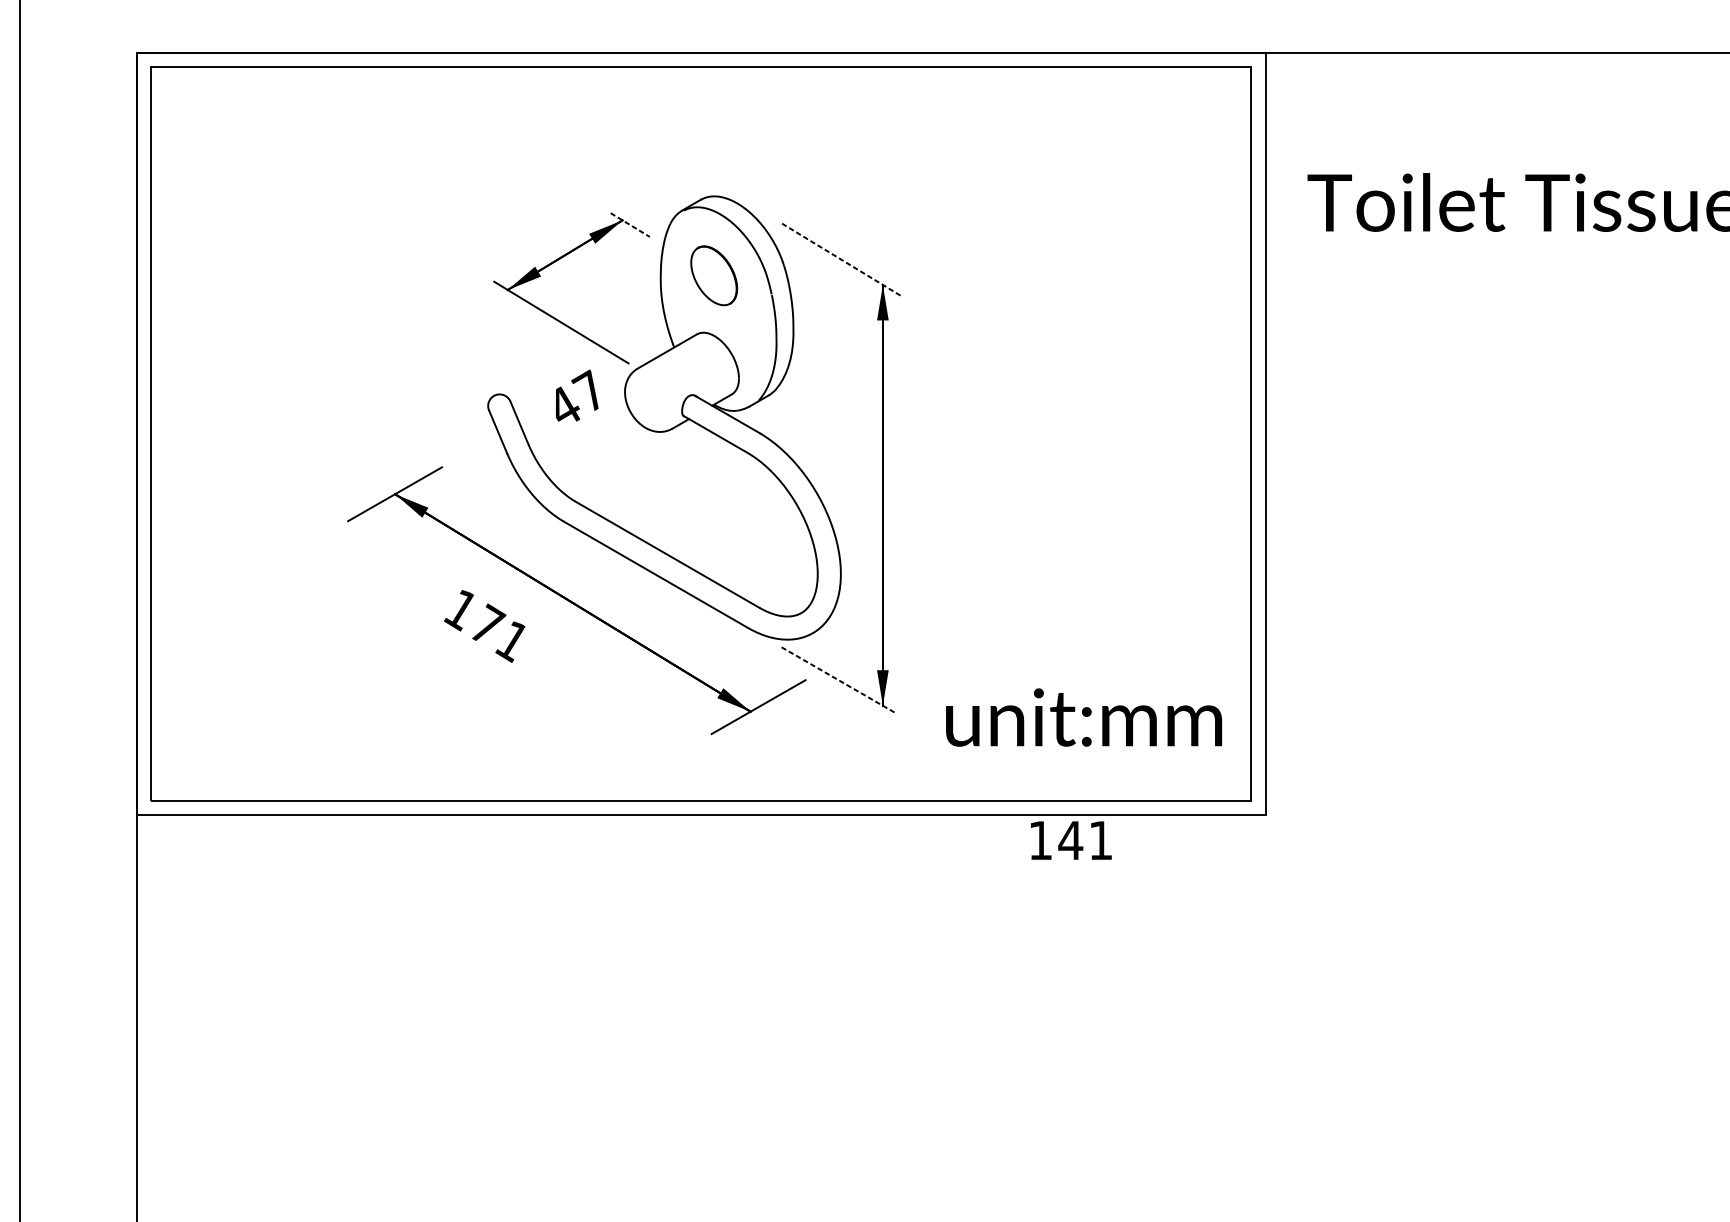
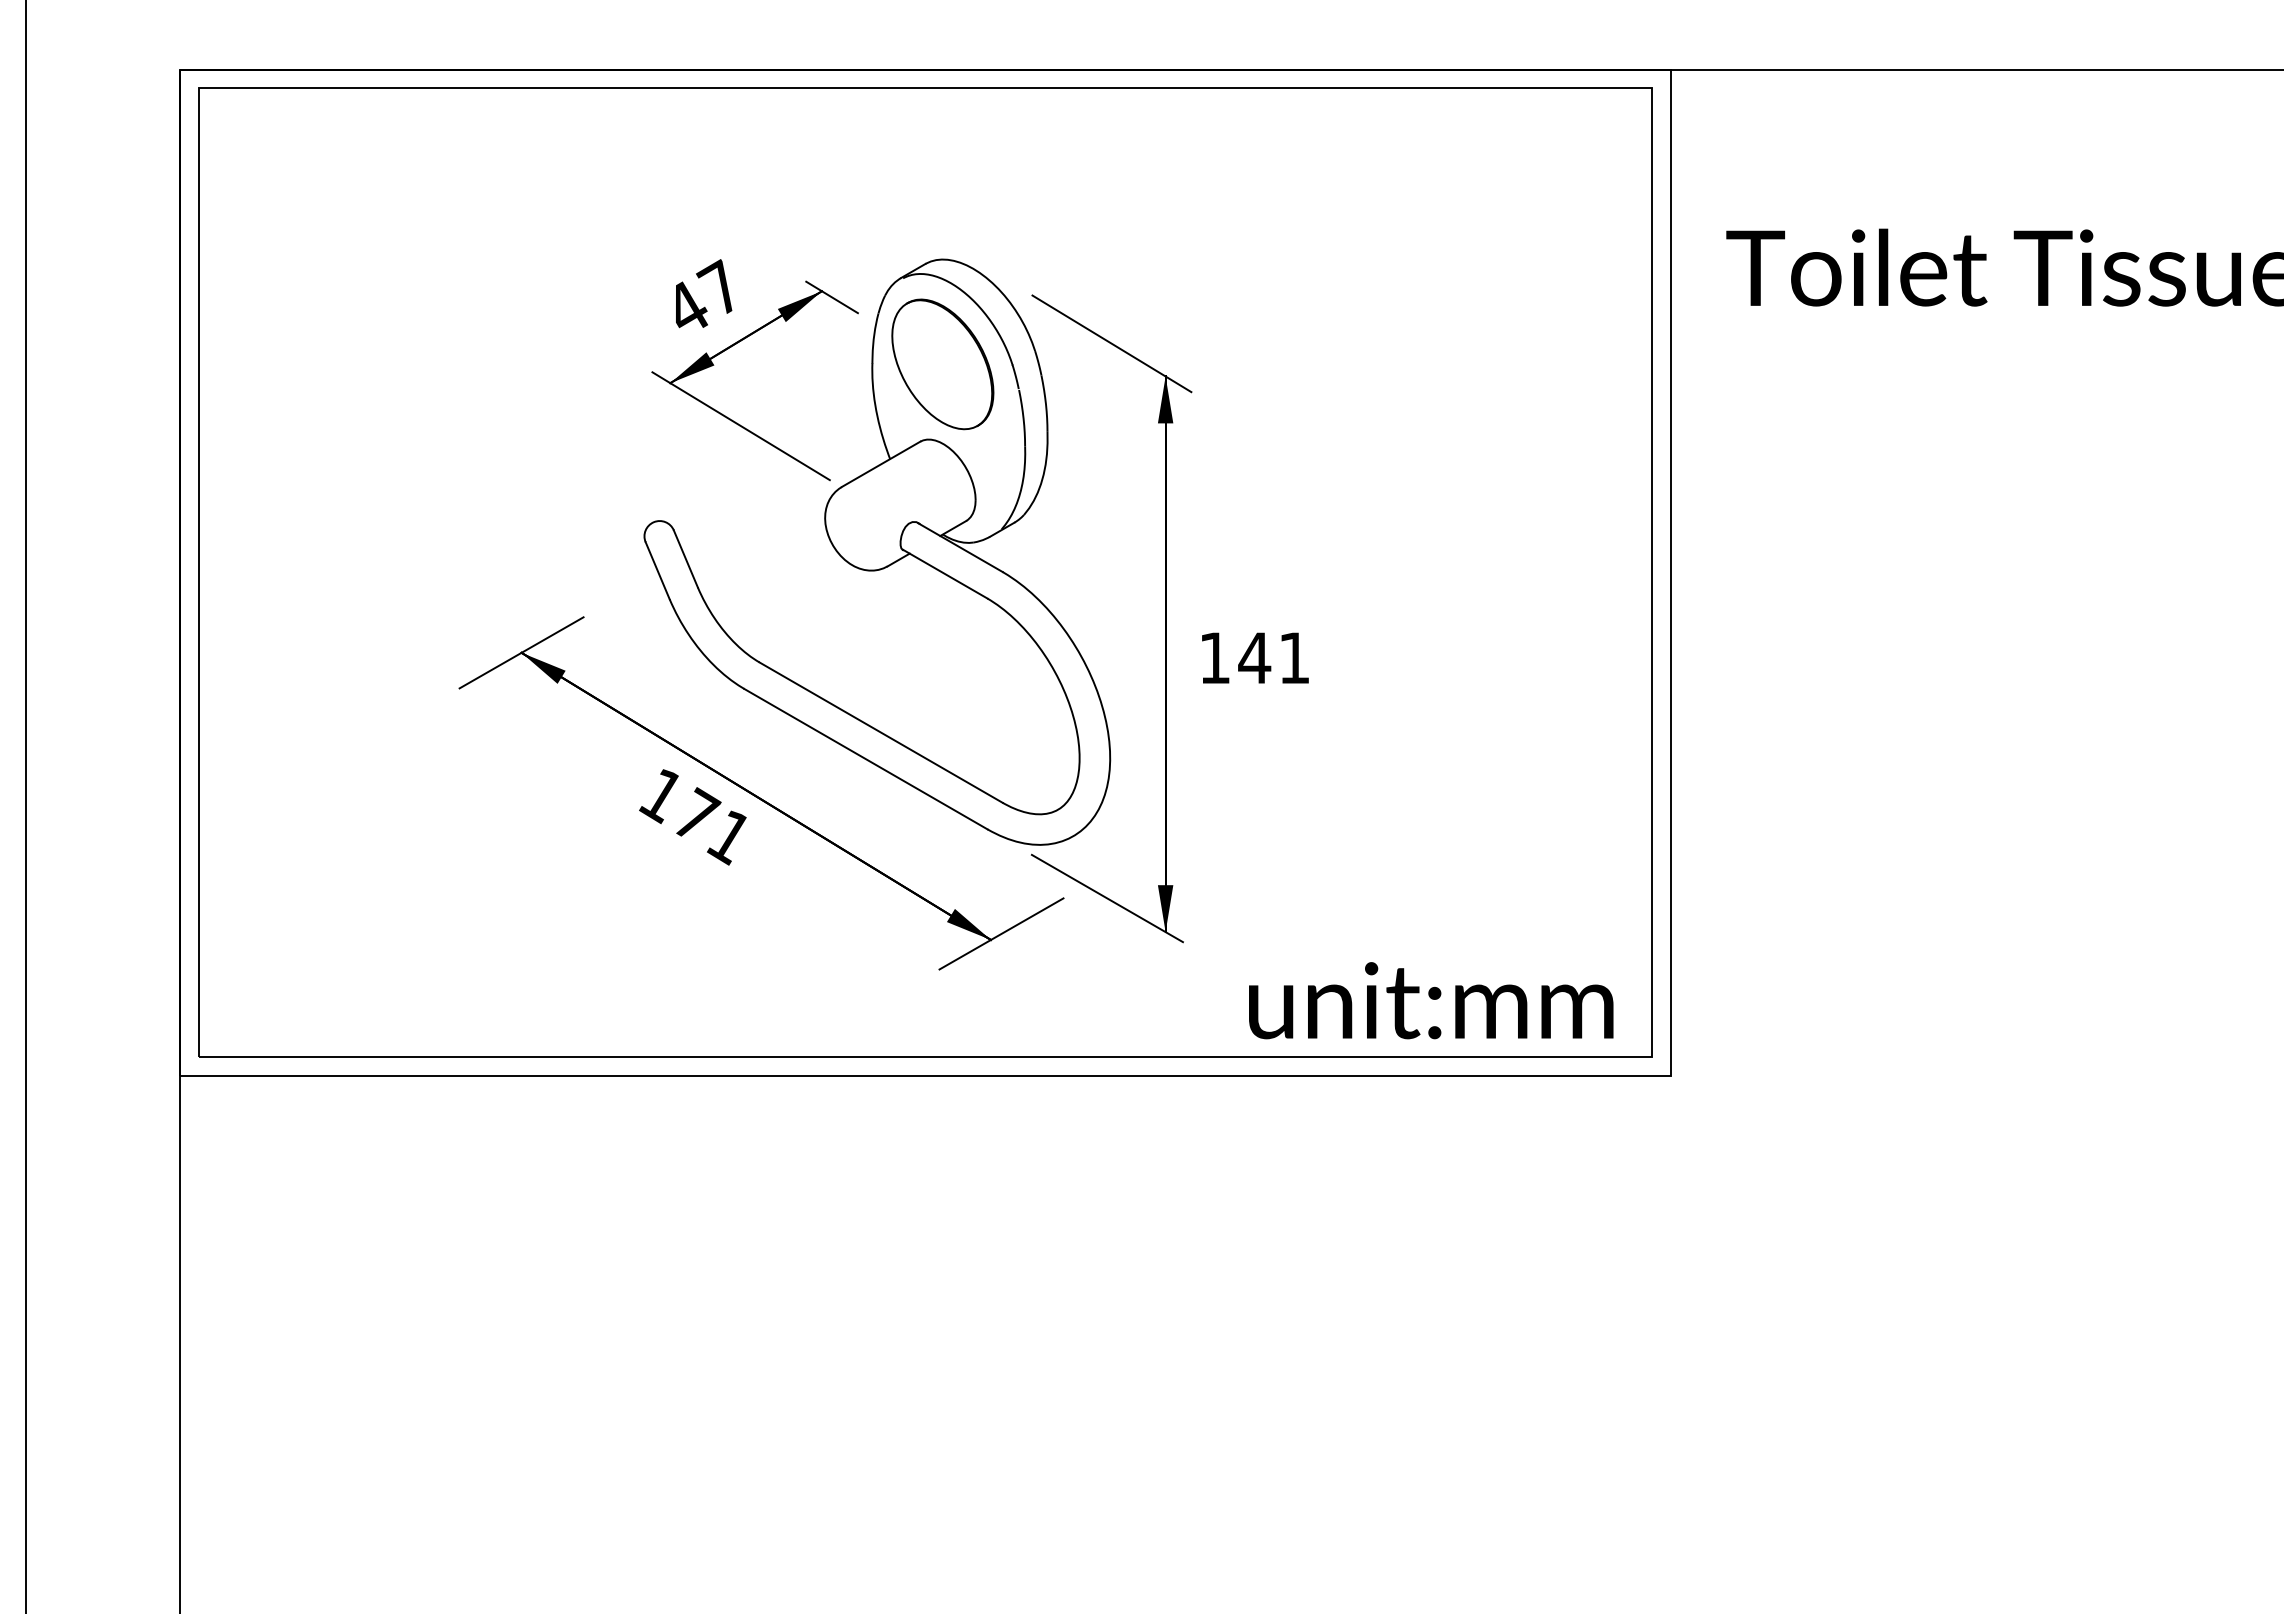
line: (630, 225) -> (832, 297), dashed -> solid
line: (841, 259) -> (1111, 343), dashed -> solid
part: (713, 275) -> (942, 364), size x1.67
text: (577, 395) -> (704, 293), moved
text: (484, 626) -> (692, 817), moved
line: (838, 680) -> (1107, 898), dashed -> solid
text: (1084, 717) -> (1431, 1000), moved
text: (1071, 840) -> (1255, 657), moved

